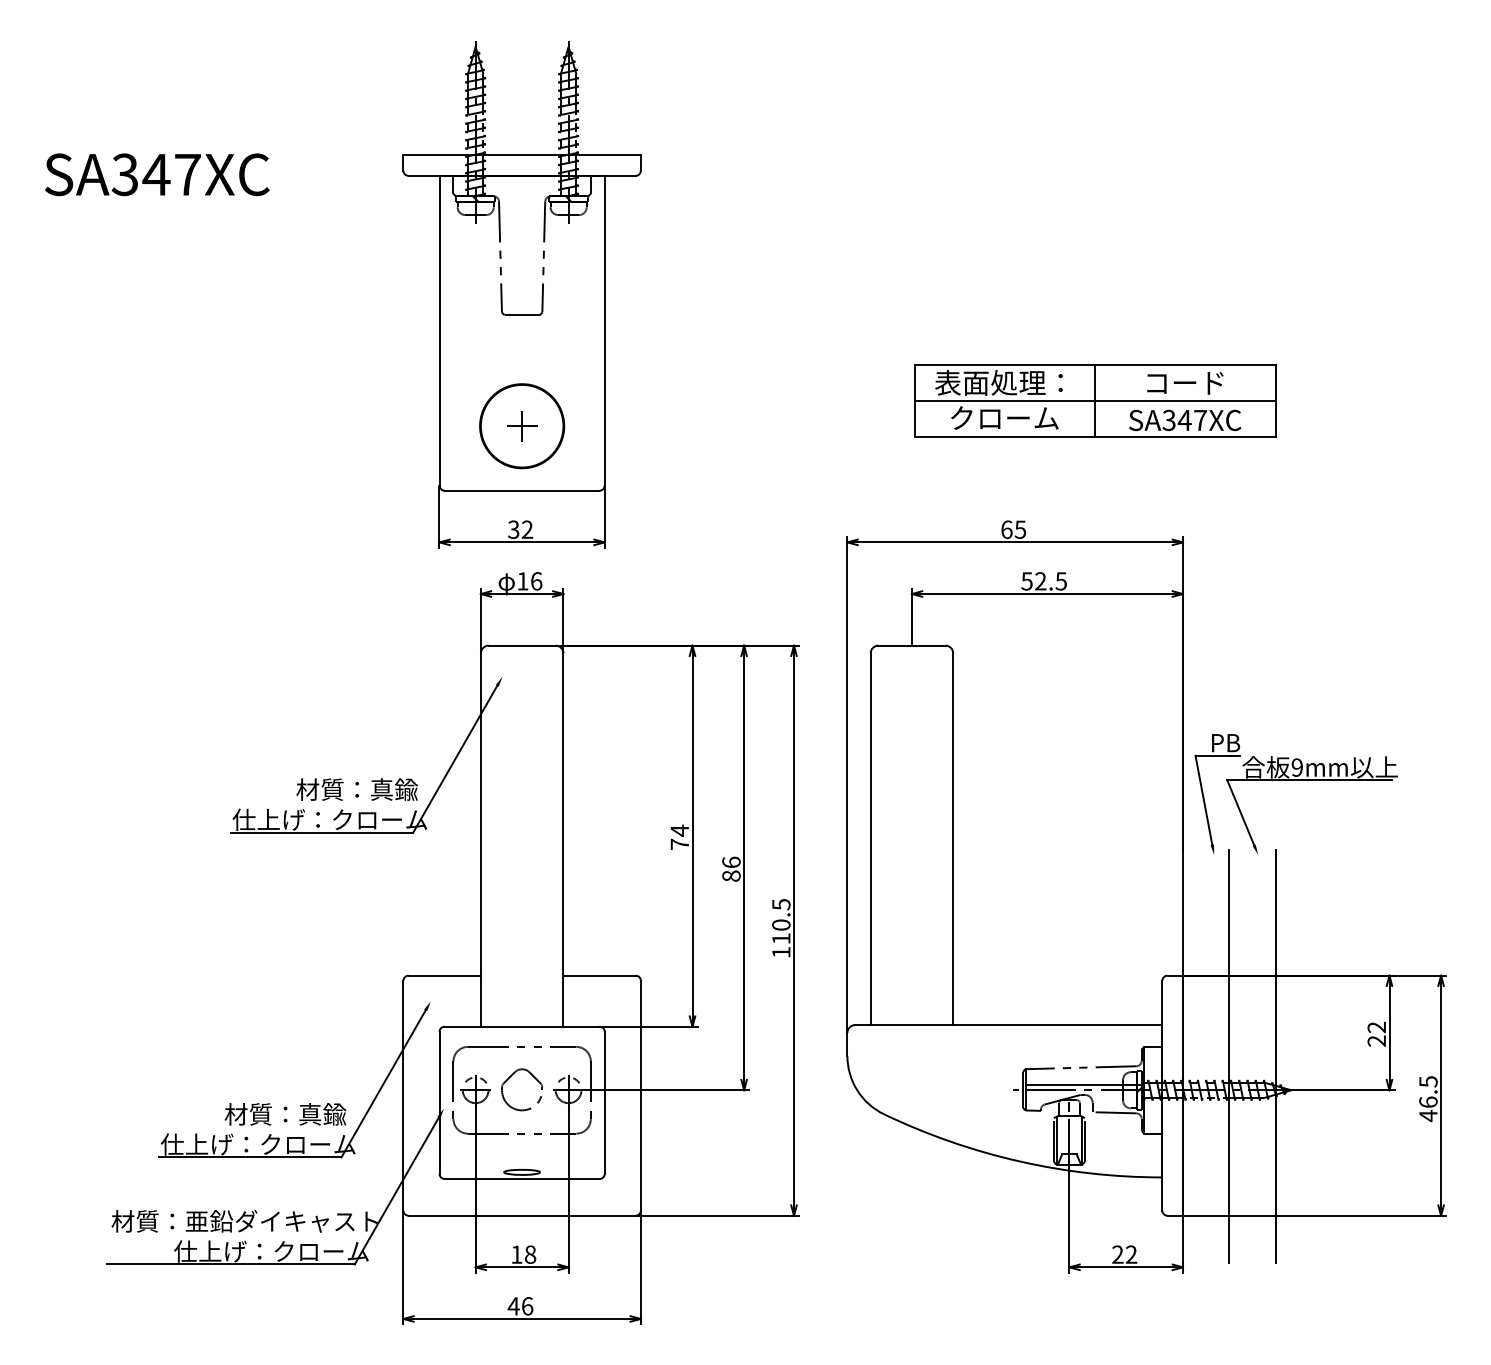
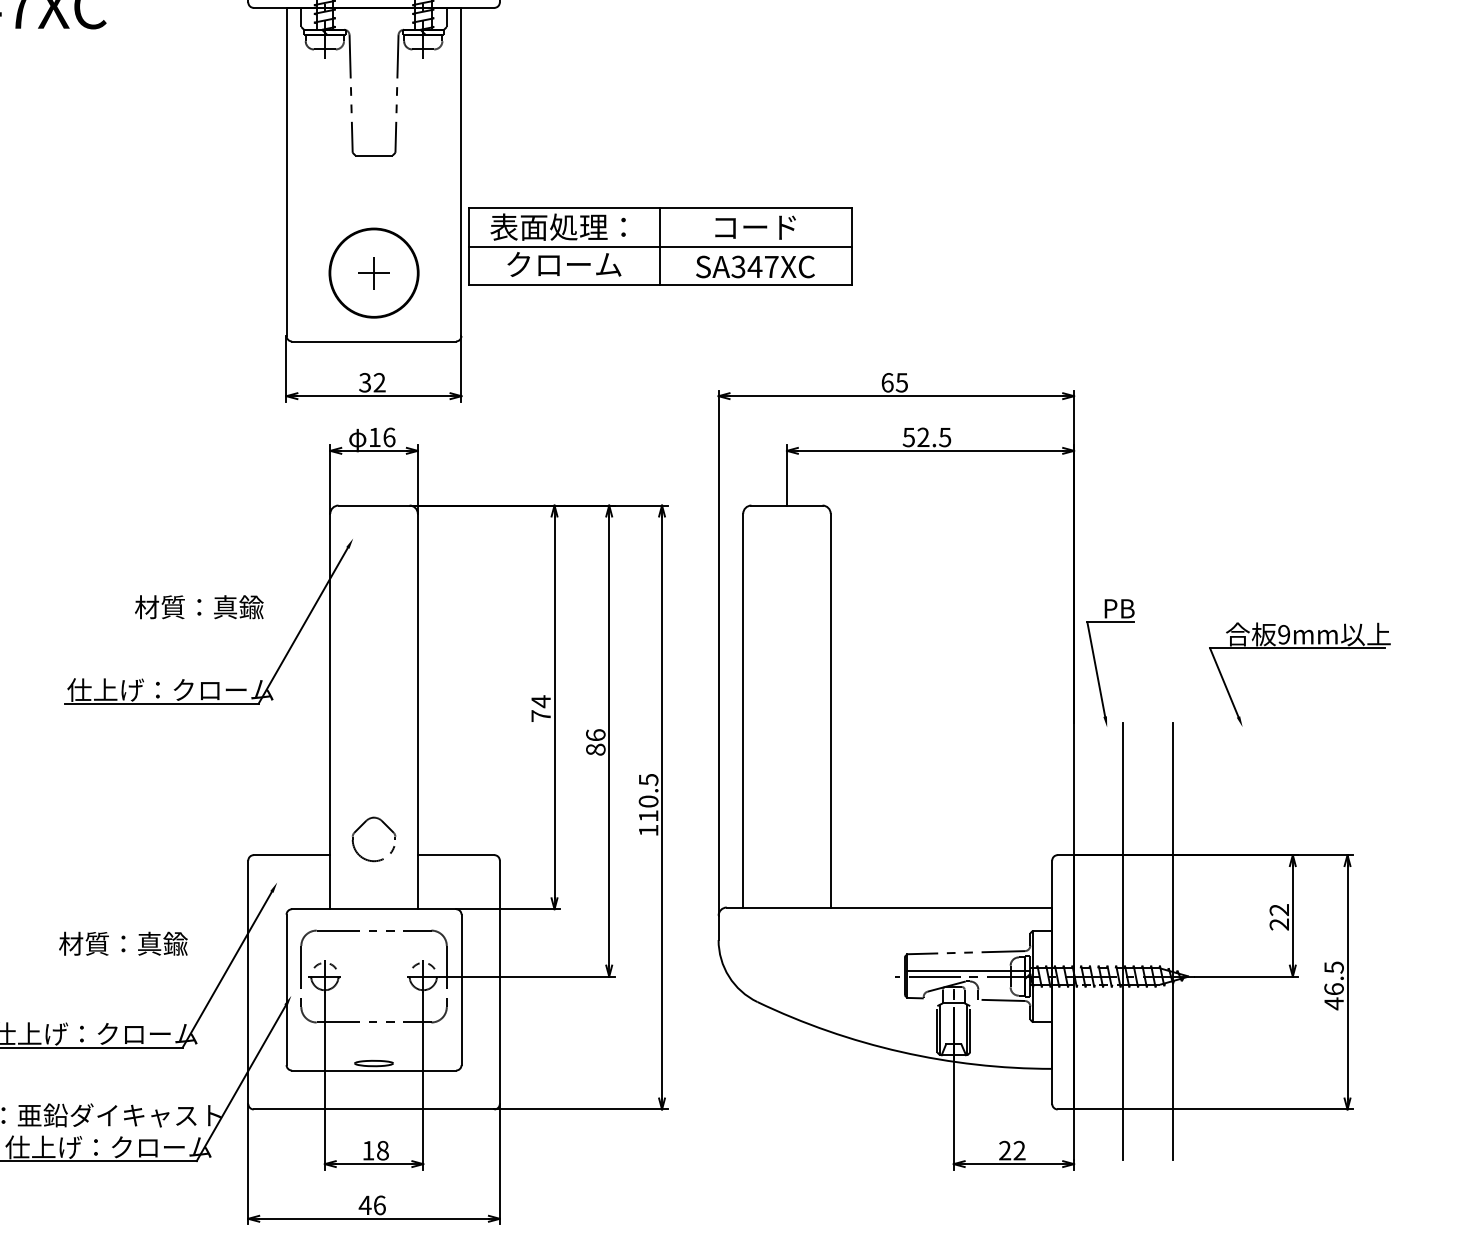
part: (1095, 400) -> (660, 245), moved
part: (1311, 780) -> (1299, 648), moved
text: (356, 789) -> (198, 607), moved
part: (533, 1077) -> (386, 826), moved
text: (285, 1114) -> (123, 943), moved

